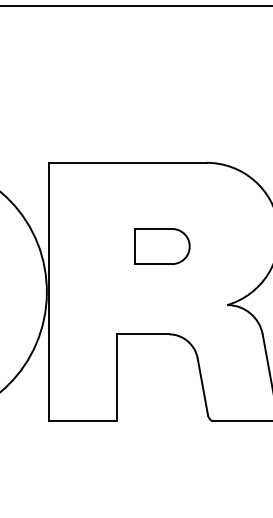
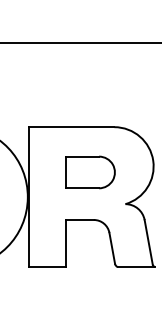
part: (162, 246) -> (90, 172), size x1.67

